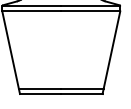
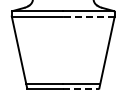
line: (91, 11) -> (89, 16), solid -> dashed
line: (82, 93) -> (81, 88), solid -> dashed

